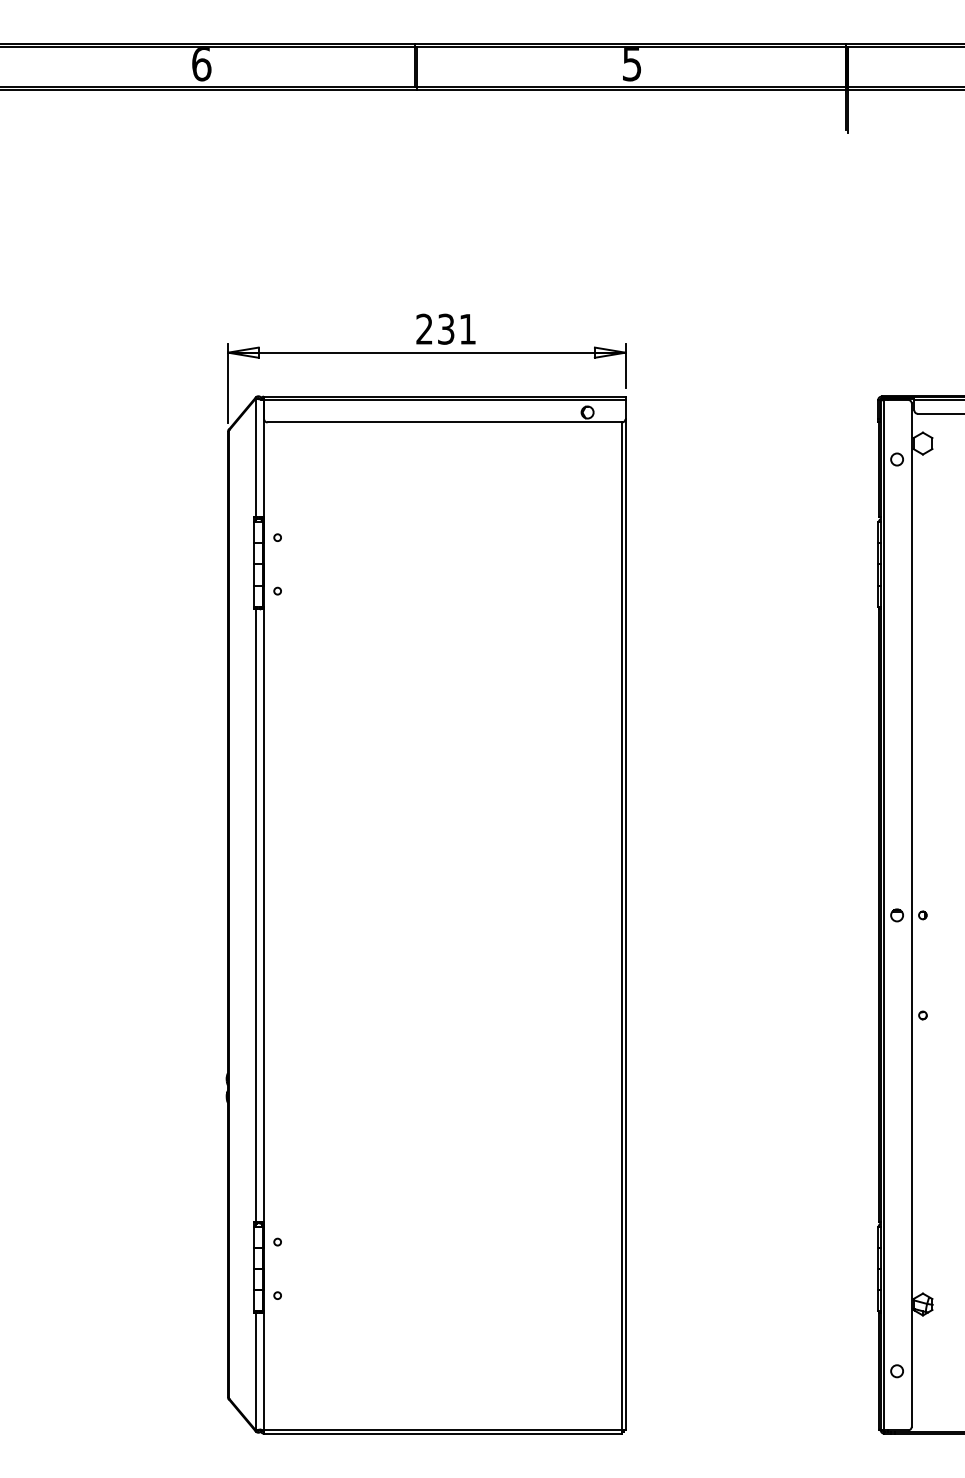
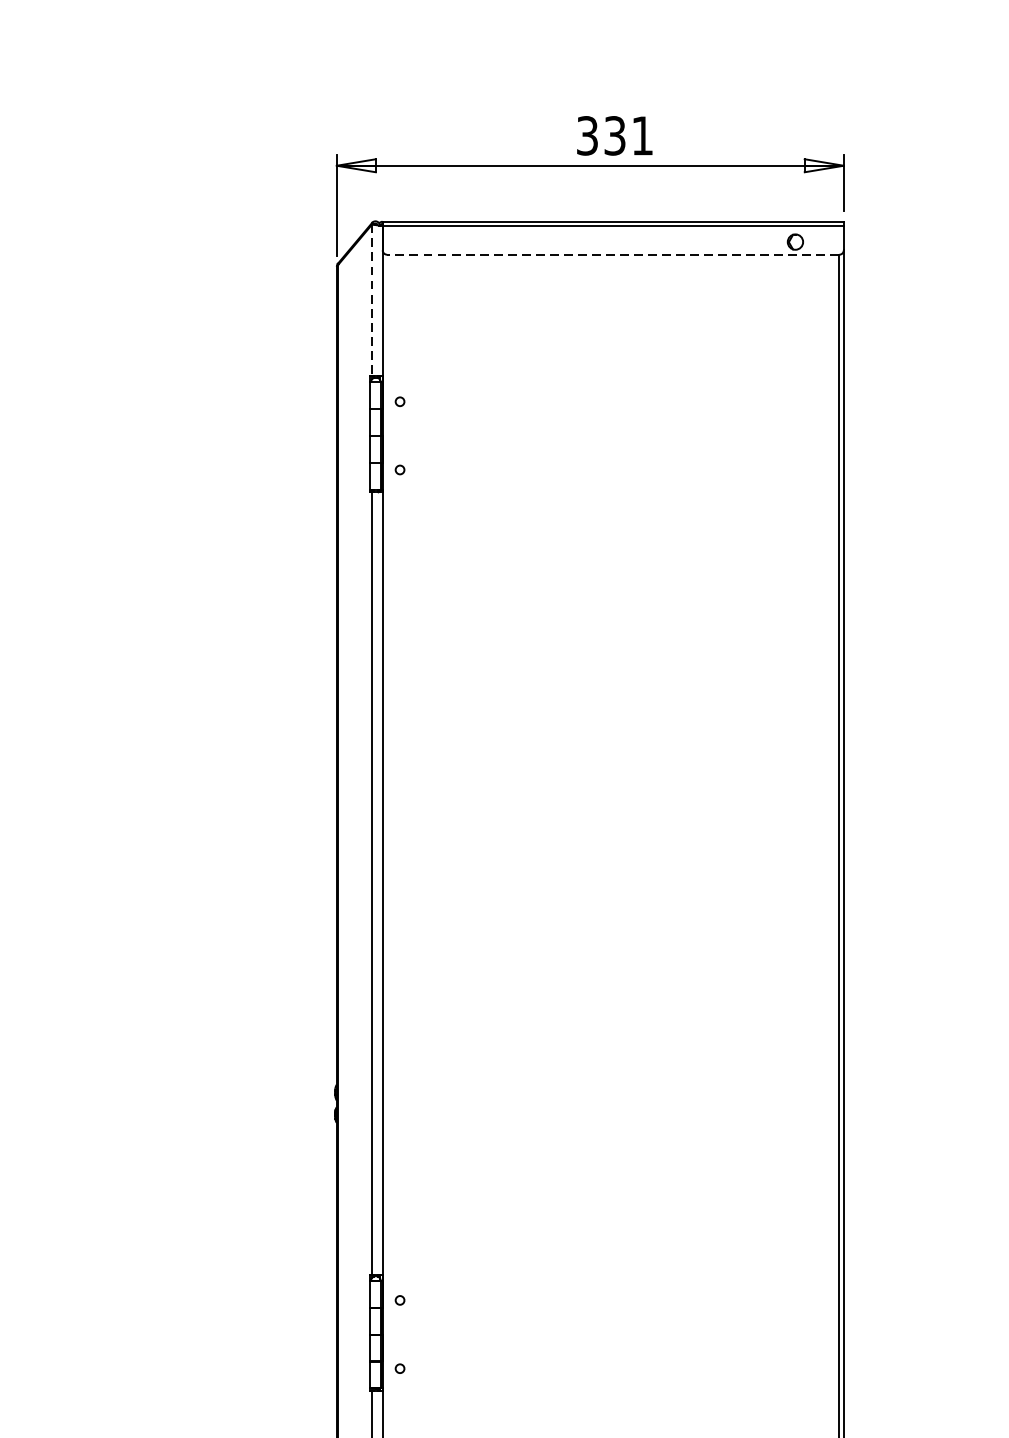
text: (424, 329) -> (587, 136), 231 -> 331
line: (444, 422) -> (612, 254), solid -> dashed
line: (255, 458) -> (371, 300), solid -> dashed

